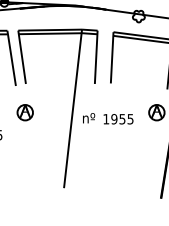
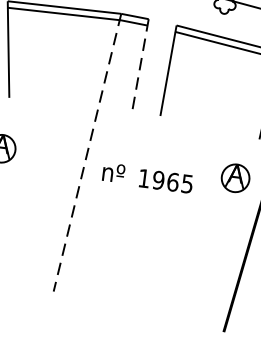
line: (96, 57) -> (140, 66), solid -> dashed
line: (73, 108) -> (88, 152), solid -> dashed
text: (122, 119) -> (173, 182), 1955 -> 1965

